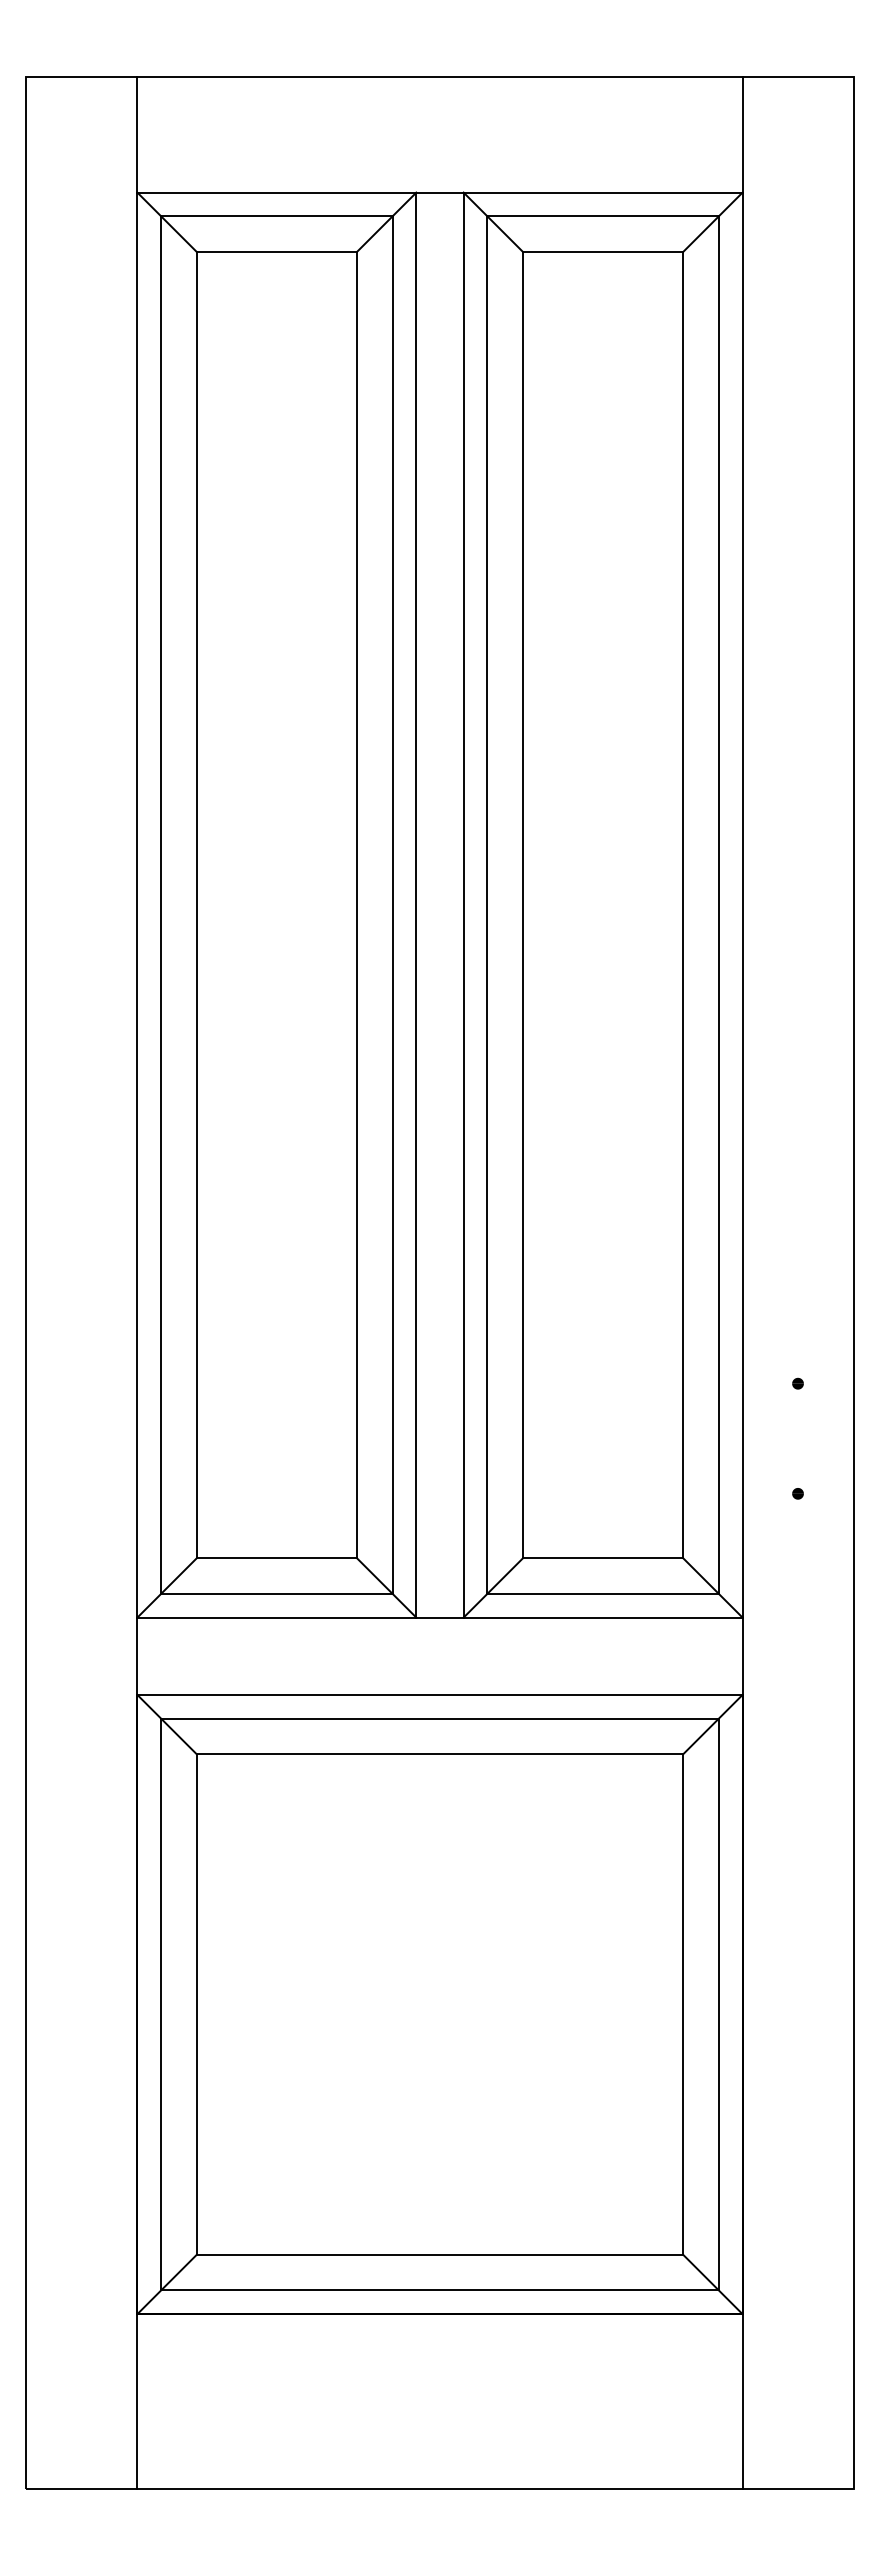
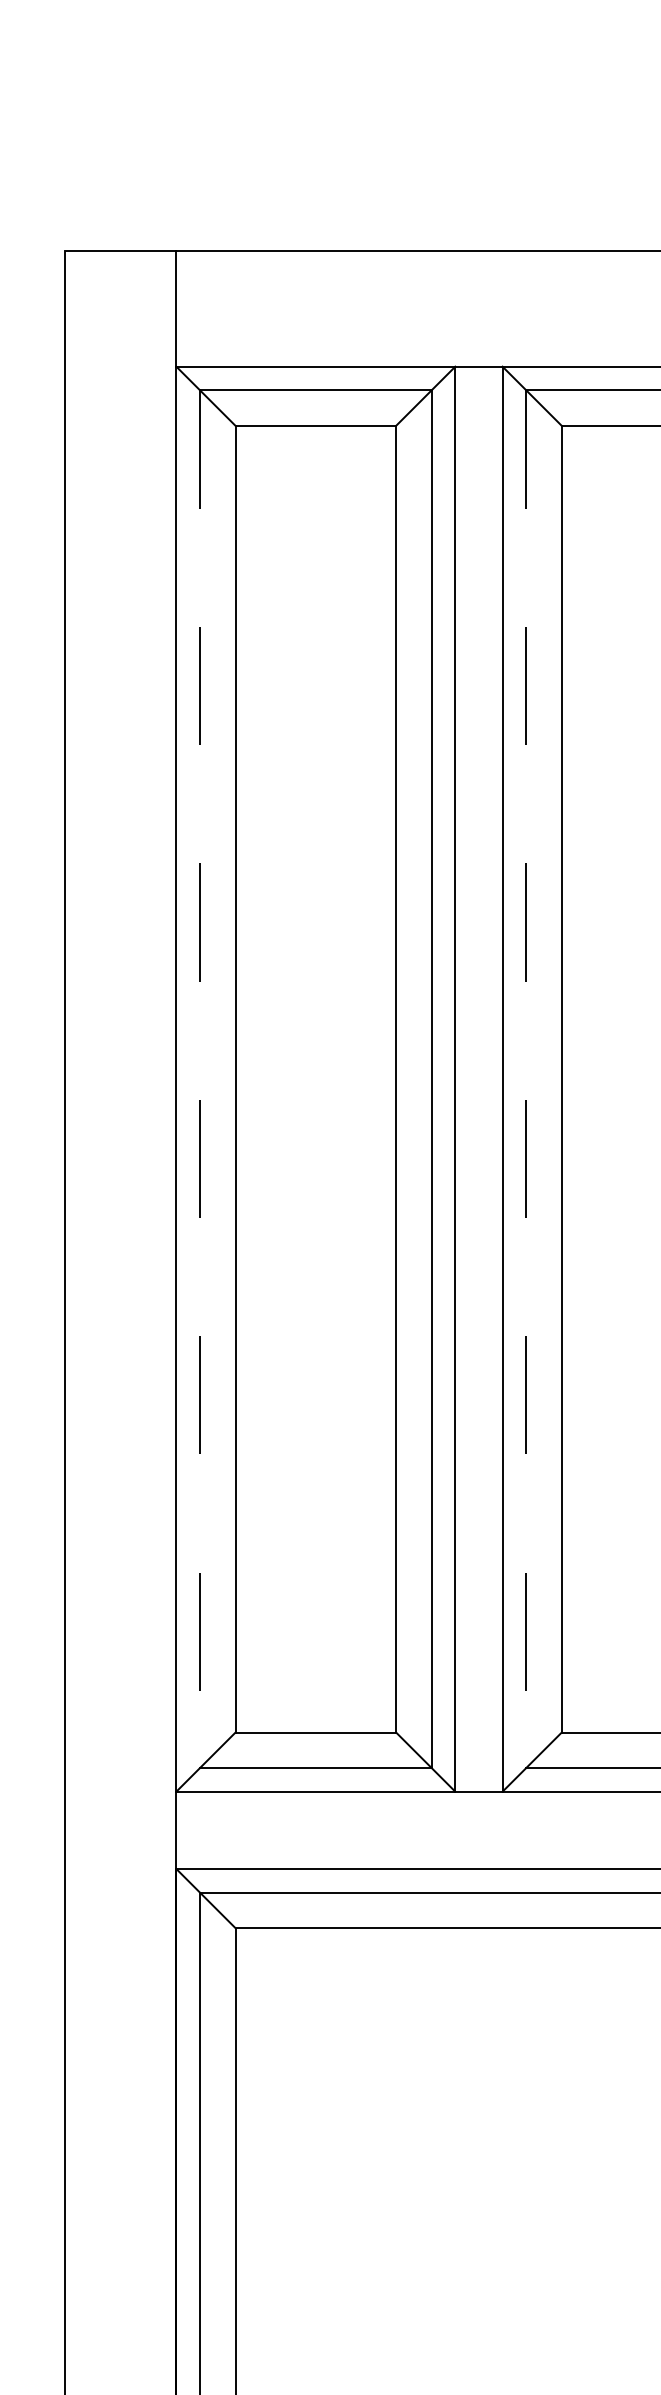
line: (161, 905) -> (200, 1079), solid -> dashed
line: (487, 905) -> (526, 1079), solid -> dashed

